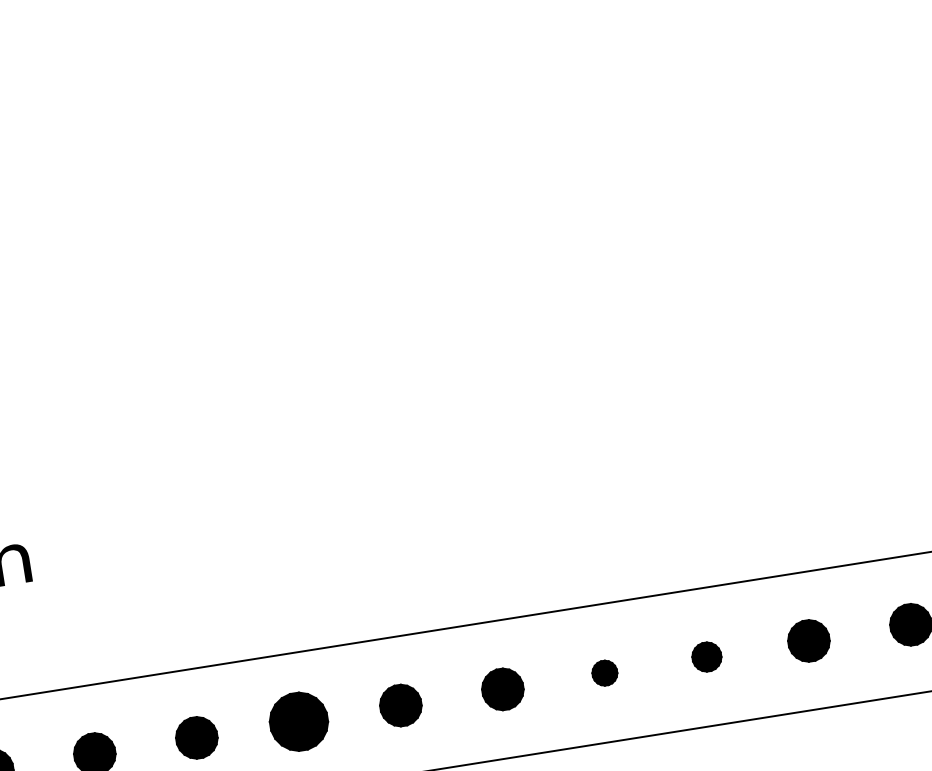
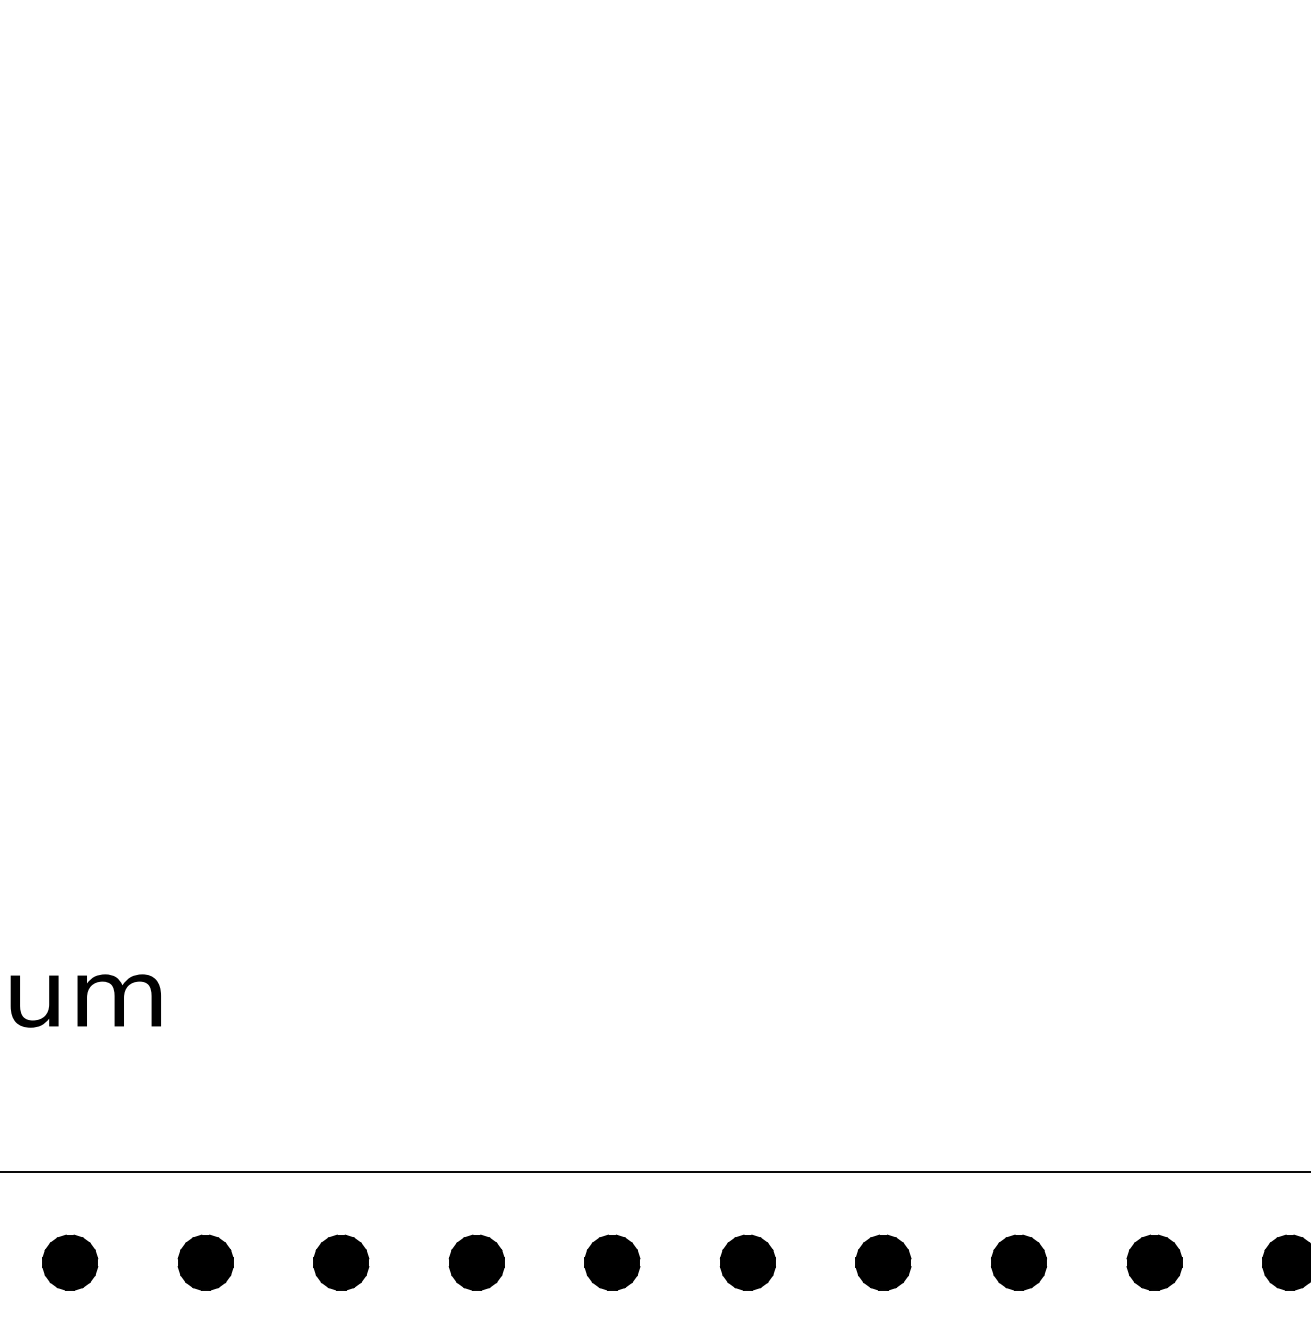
part: (706, 657) -> (1018, 1262), size x1.43
part: (604, 673) -> (883, 1262), size x1.67
part: (298, 721) -> (476, 1262), size x0.71

